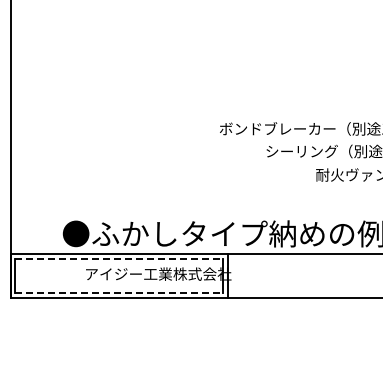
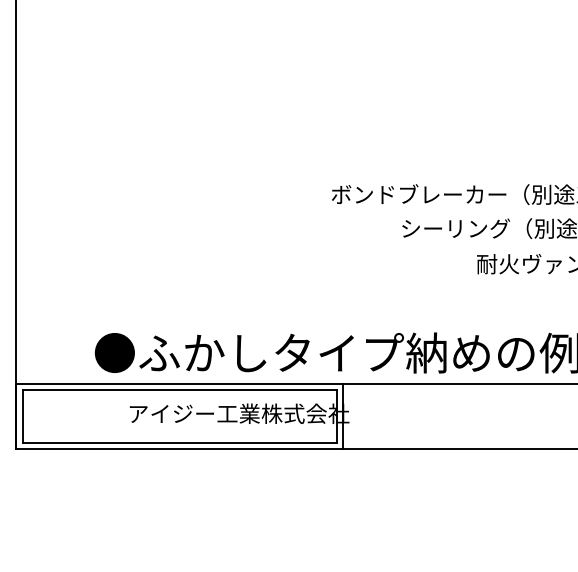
line: (119, 258) -> (180, 390), dashed -> solid
line: (119, 293) -> (180, 442), dashed -> solid

